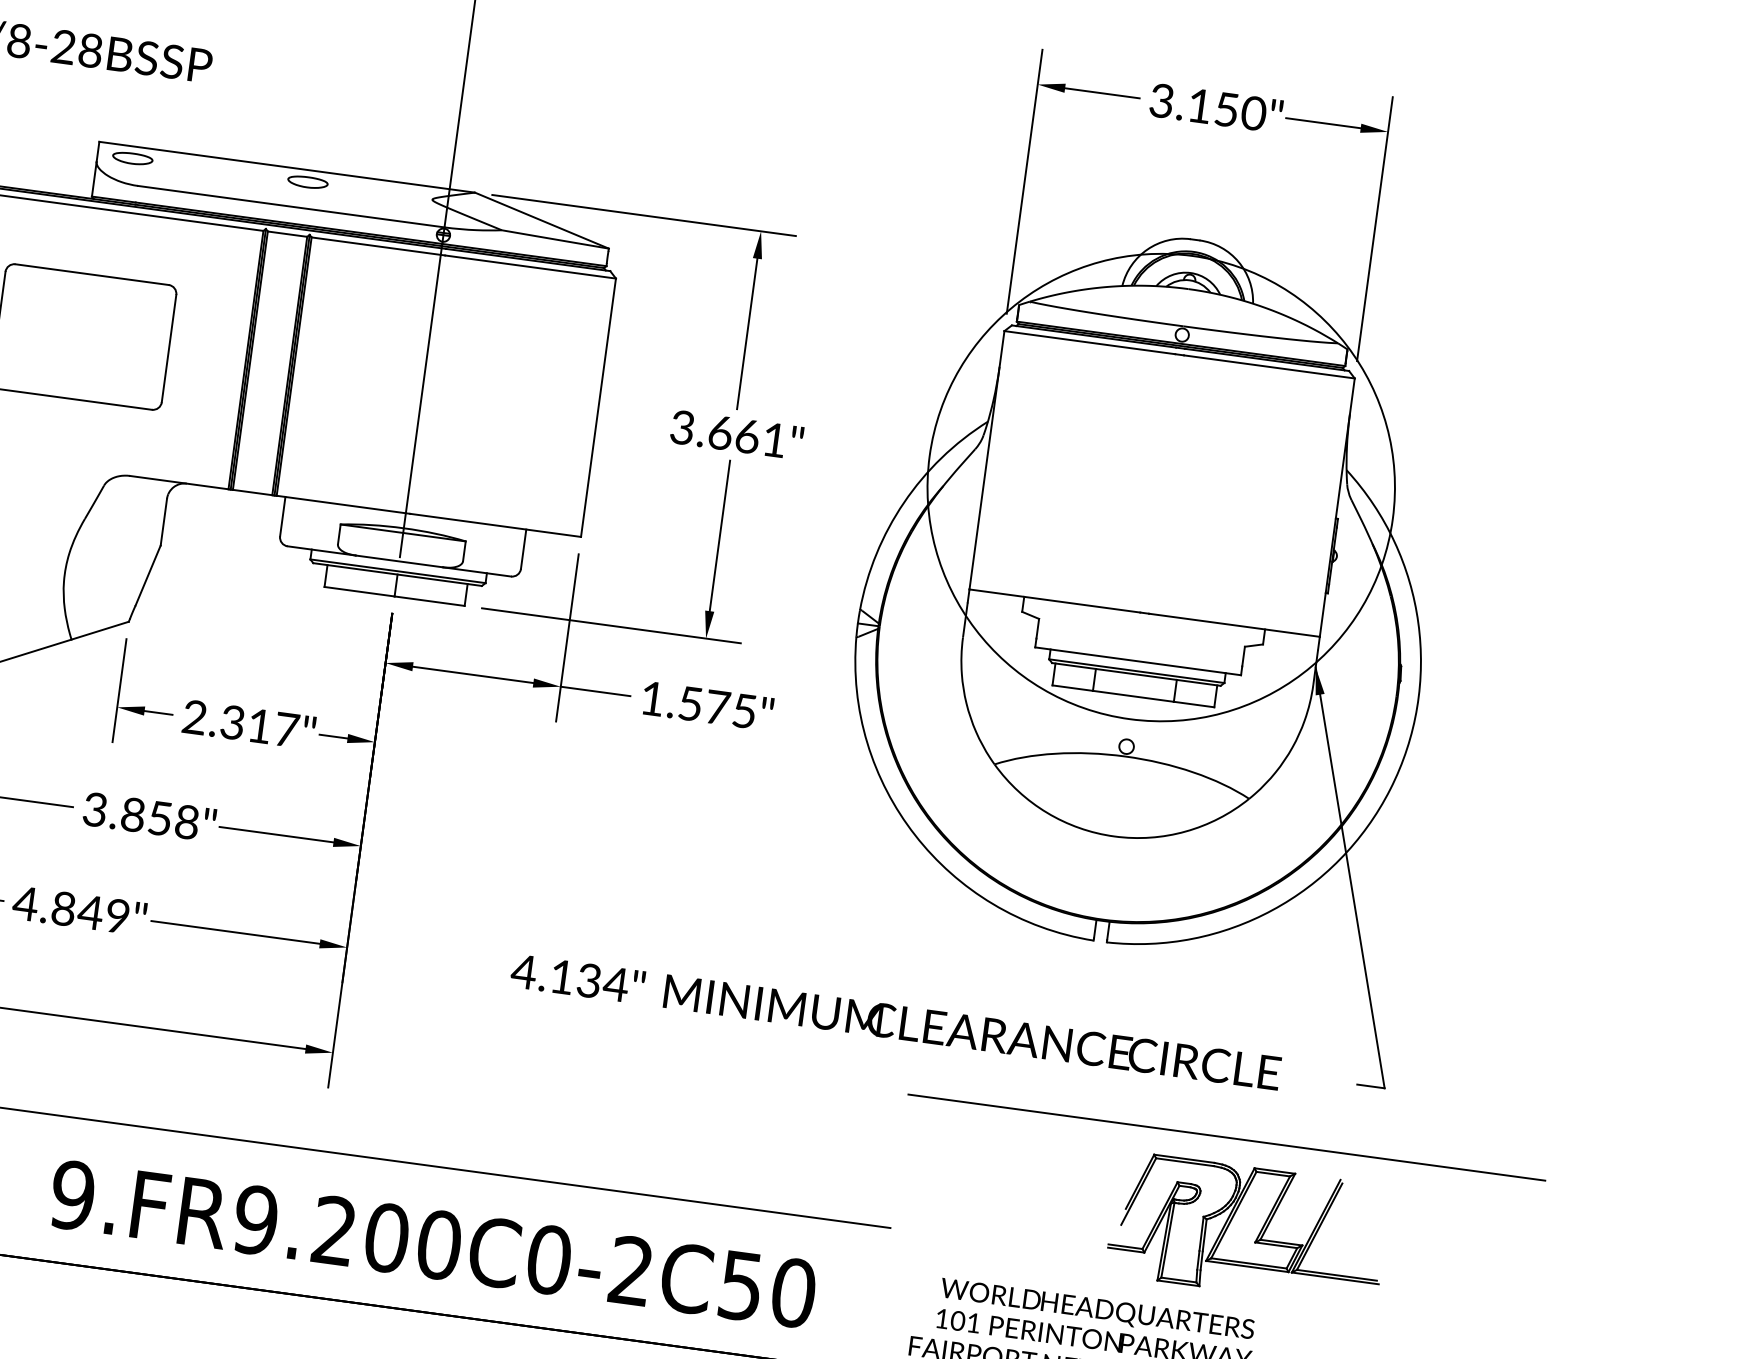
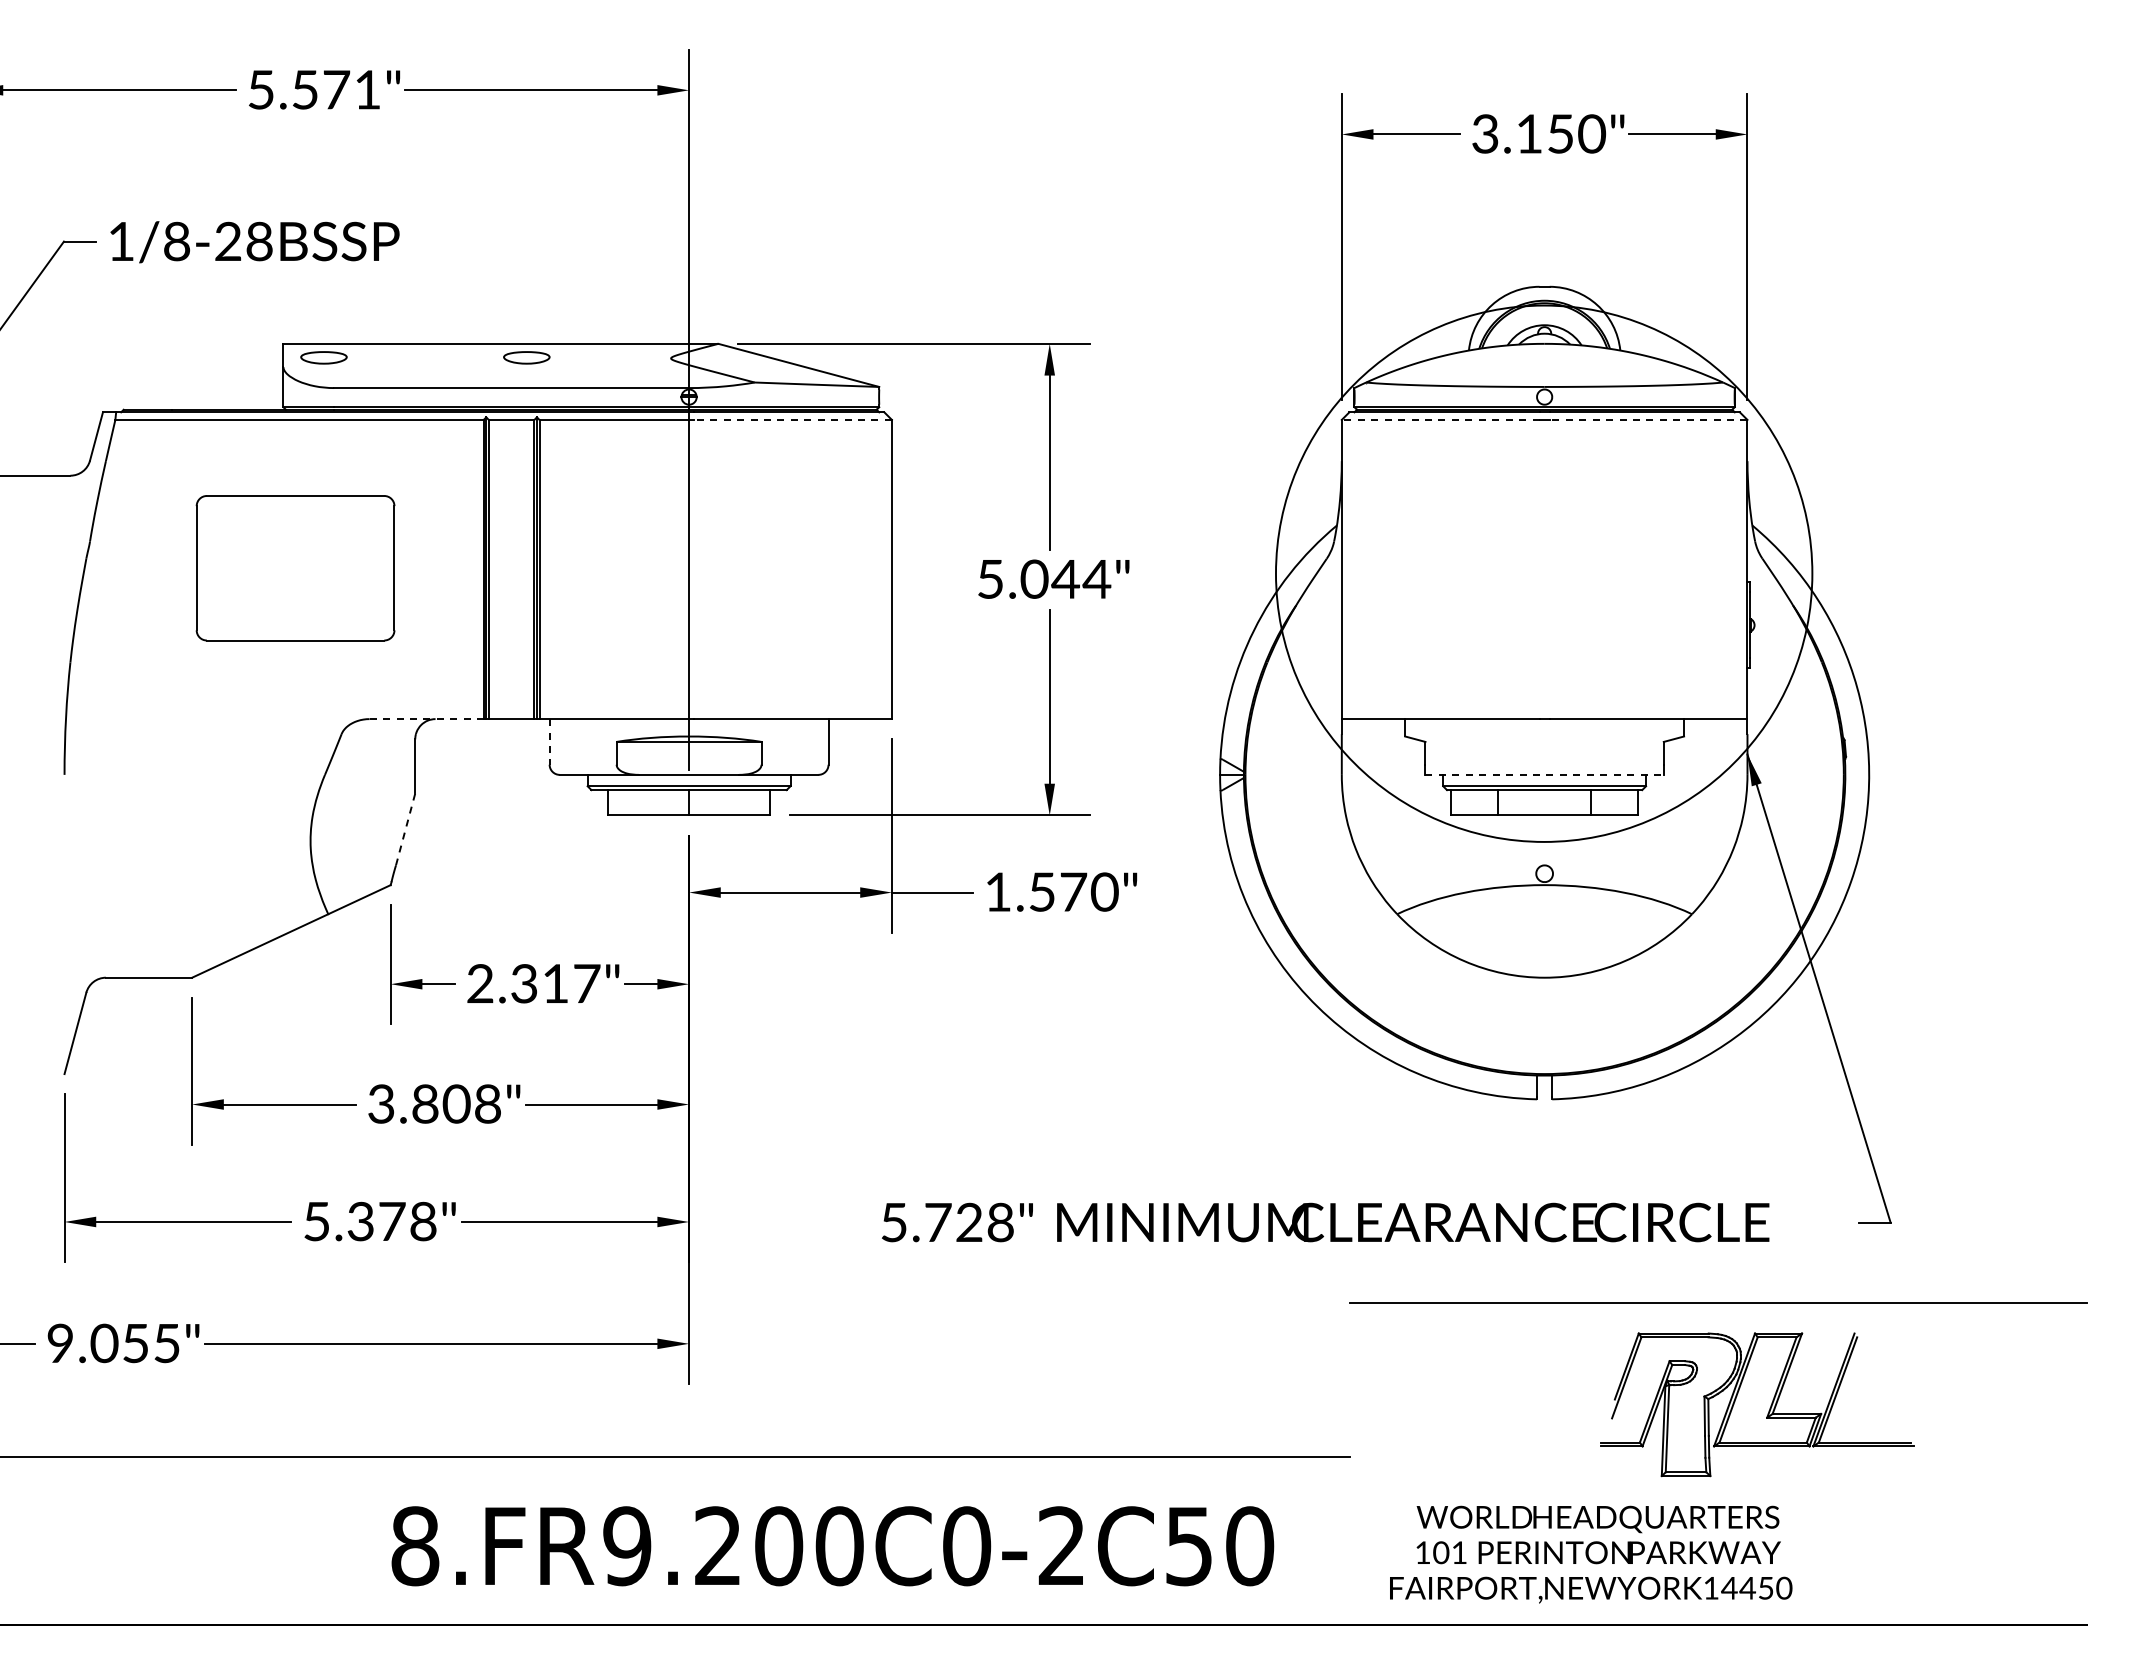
line: (531, 266) -> (793, 419), solid -> dashed
line: (1089, 342) -> (1440, 419), solid -> dashed
line: (1269, 366) -> (1648, 419), solid -> dashed
text: (729, 433) -> (1044, 578), 3.661" -> 5.044"
line: (179, 483) -> (427, 719), solid -> dashed
line: (282, 516) -> (549, 741), solid -> dashed
line: (148, 574) -> (405, 828), solid -> dashed
line: (1138, 661) -> (1545, 774), solid -> dashed
text: (744, 710) -> (1104, 891), 1.575" -> 1.570"
text: (160, 818) -> (456, 1103), 3.858" -> 3.808"
text: (71, 909) -> (369, 1221), 4.849" -> 5.378"
text: (569, 978) -> (946, 1222), 4.134" -> 5.728"
text: (73, 1195) -> (415, 1546), 9.FR9.200C0-2C50 -> 8.FR9.200C0-2C50

